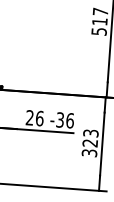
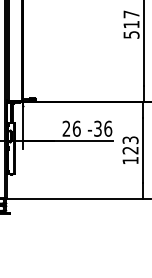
text: (89, 152) -> (130, 160), 323 -> 123

